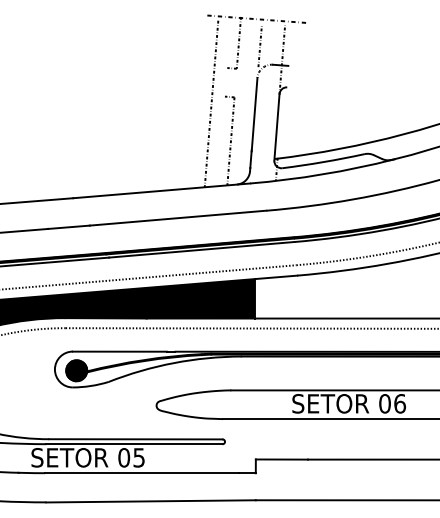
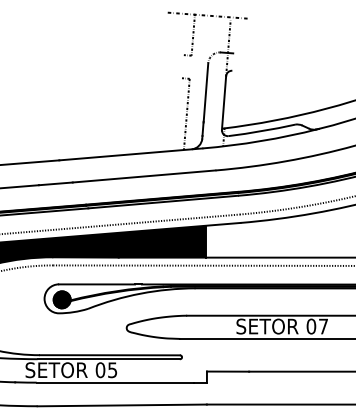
line: (259, 45) -> (209, 36), removed
line: (211, 103) -> (171, 83), removed
text: (400, 403) -> (323, 326), 06 -> 07

